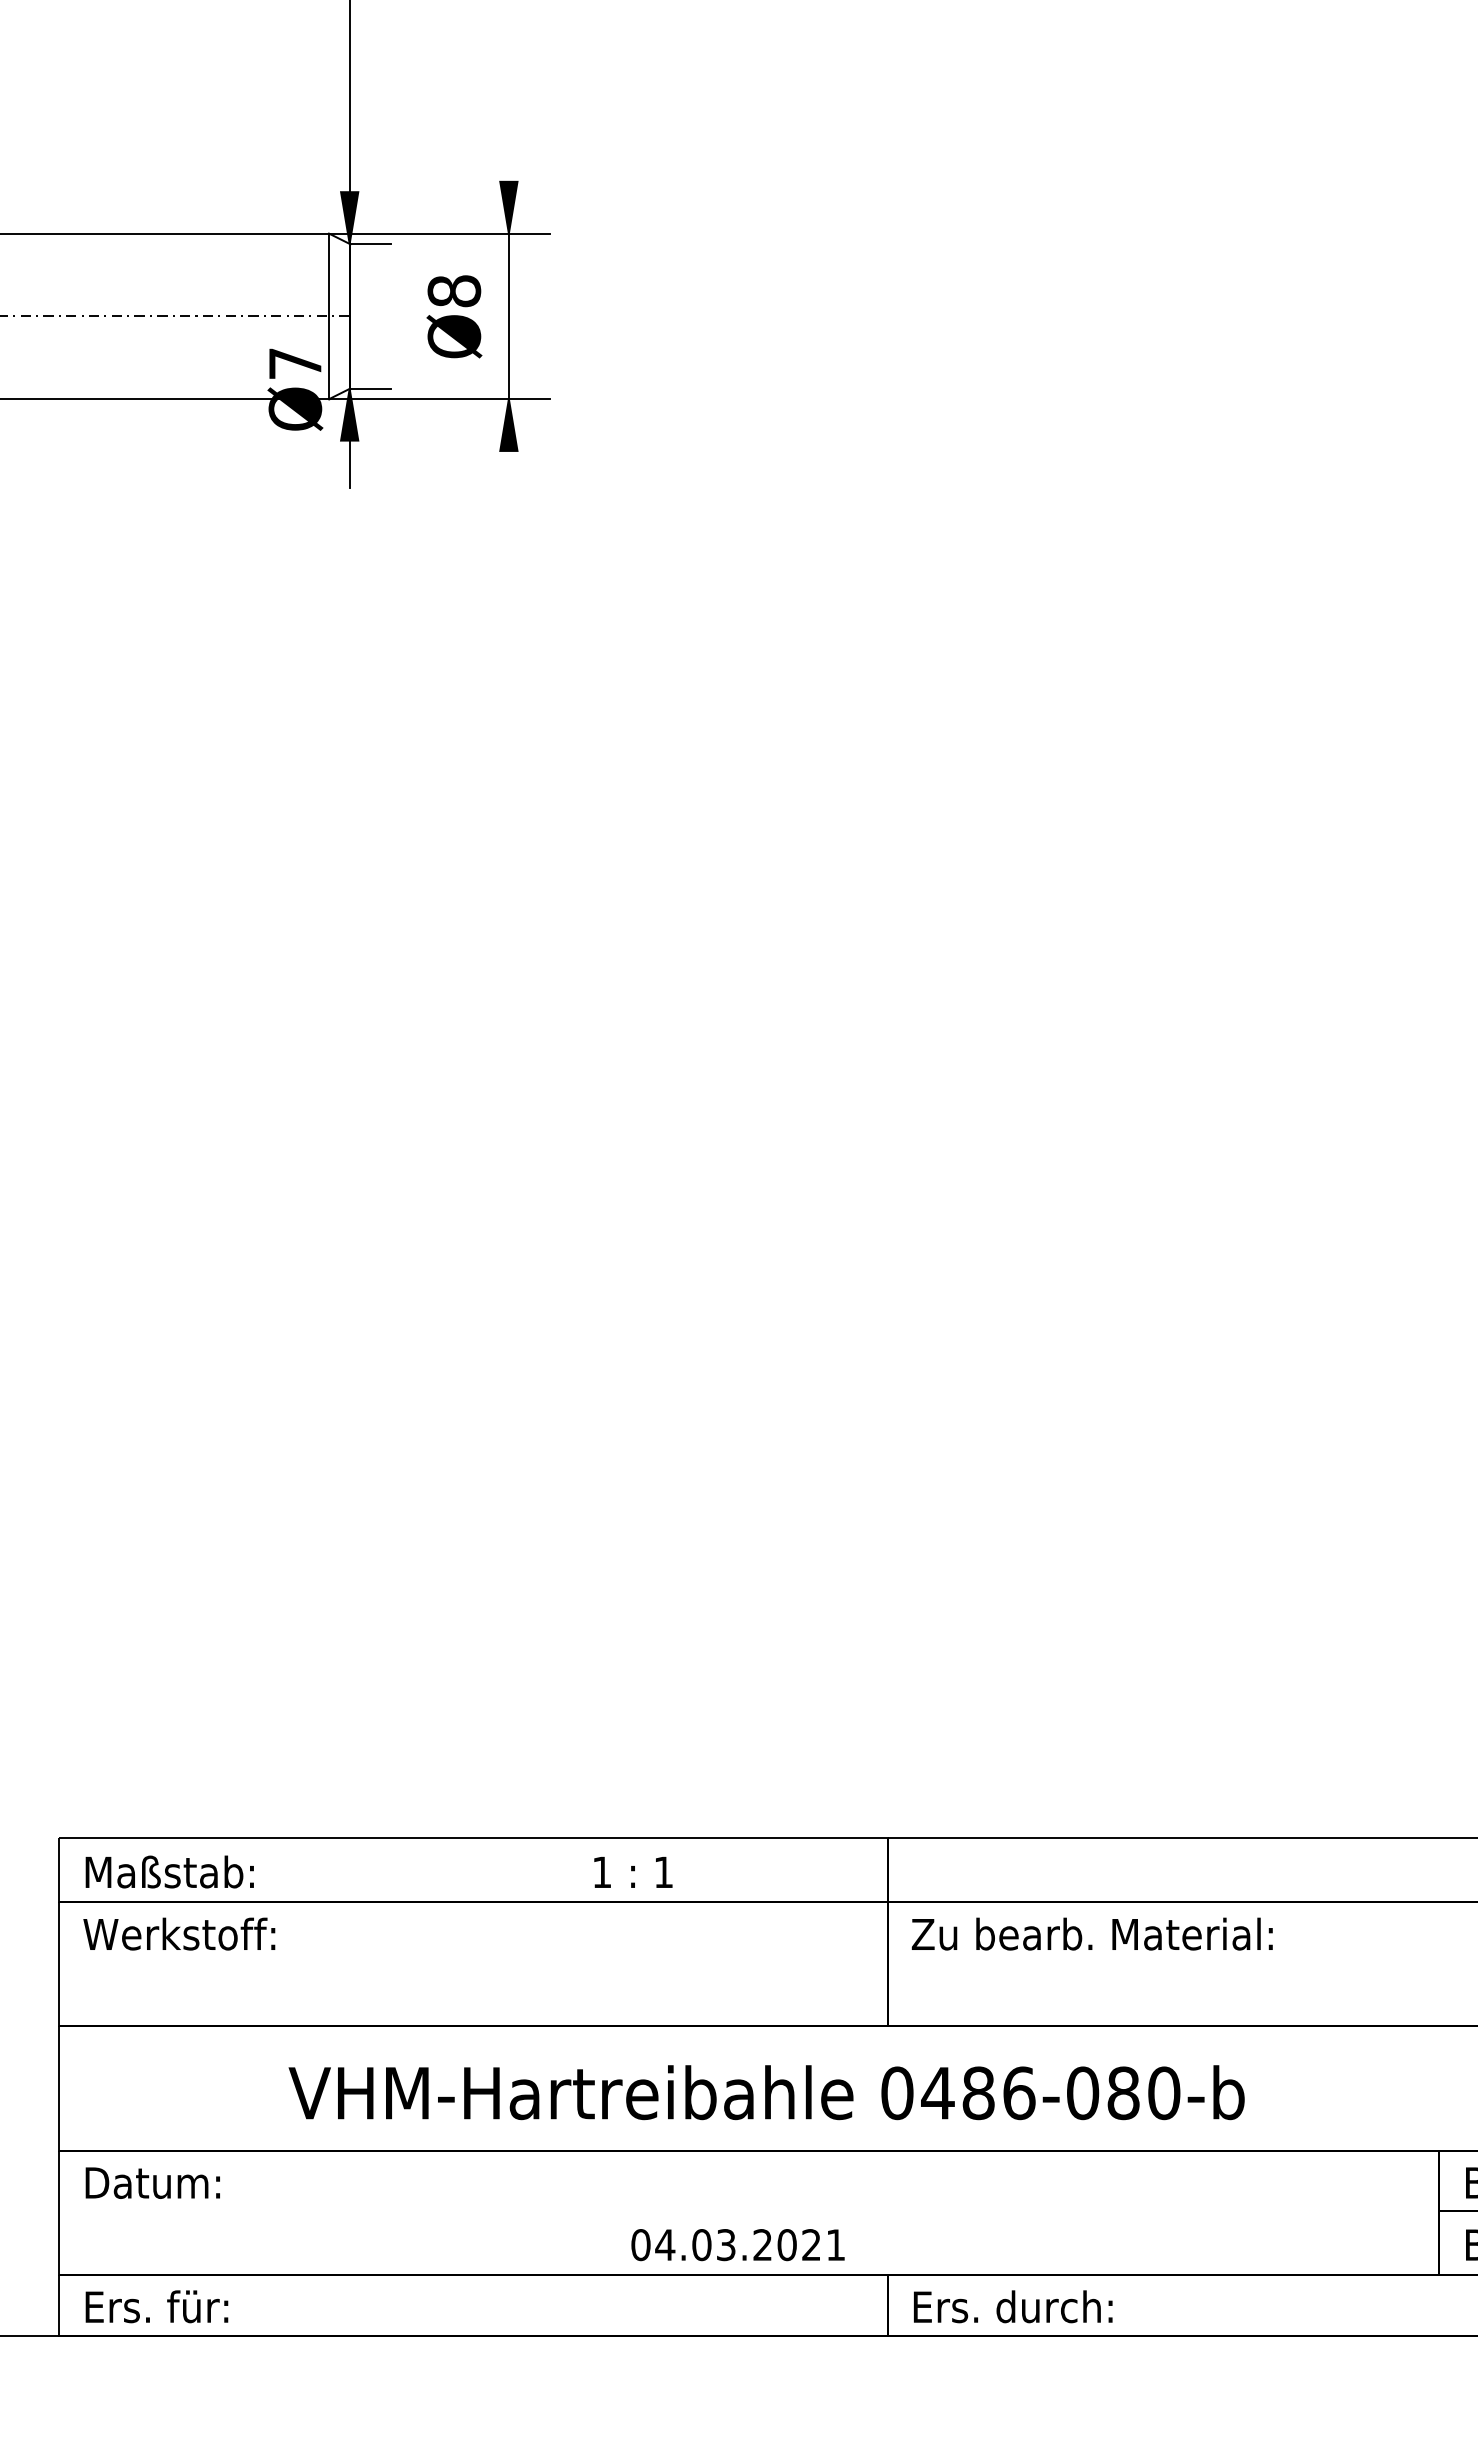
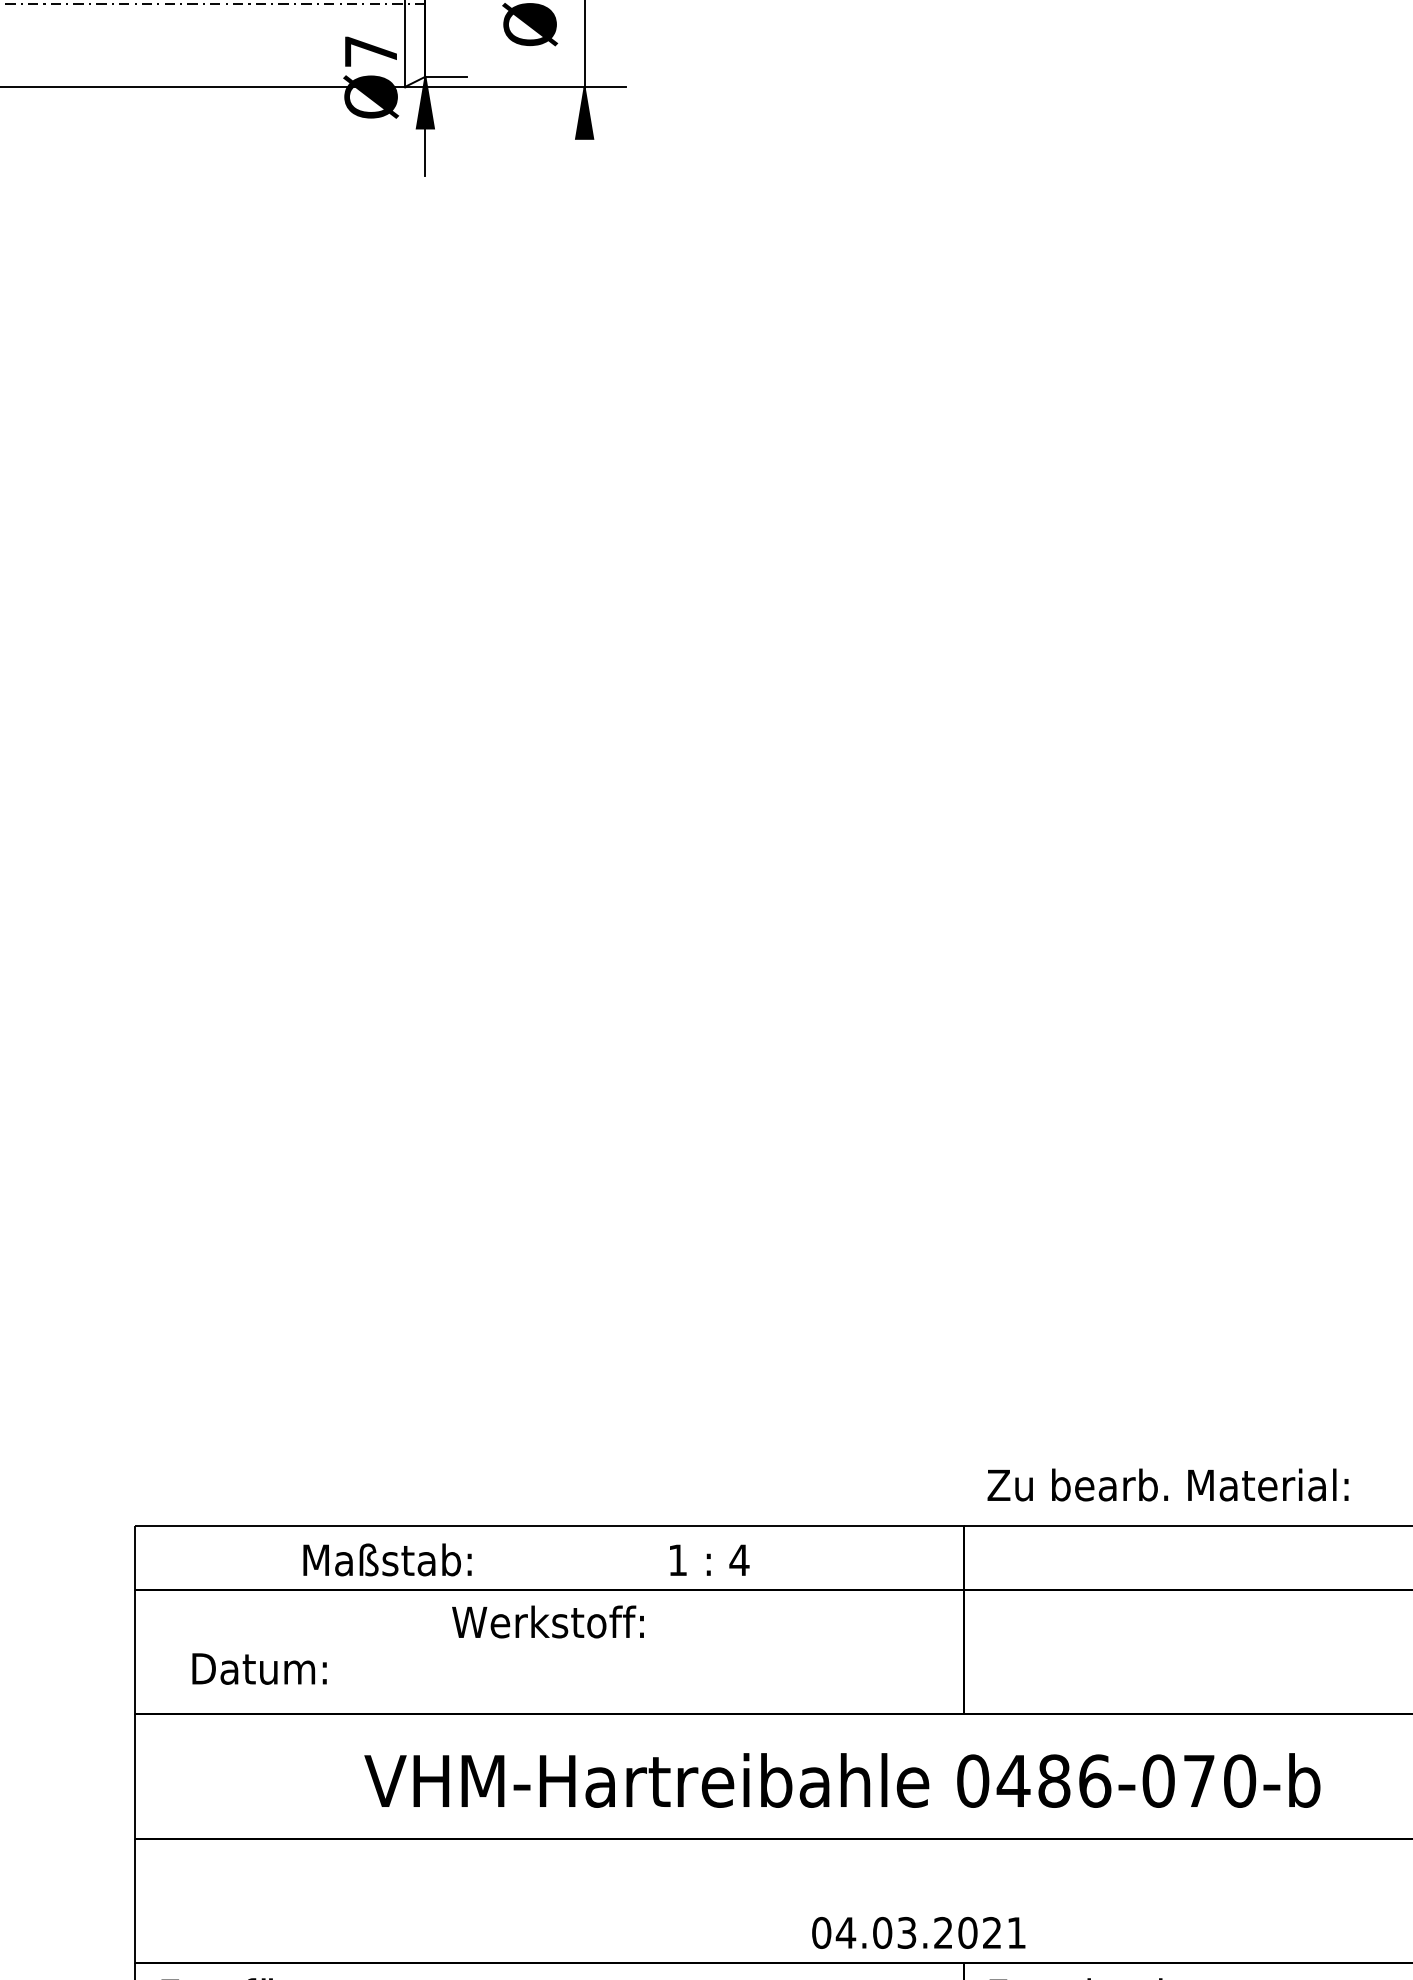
text: (169, 1871) -> (387, 1559), moved
text: (663, 1871) -> (739, 1559), 1 -> 4
text: (179, 1933) -> (548, 1621), moved
text: (1091, 1933) -> (1167, 1484), moved
text: (1123, 2093) -> (1199, 1781), 0486-080-b -> 0486-070-b
text: (152, 2182) -> (259, 1668), moved
text: (737, 2245) -> (918, 1933), moved

